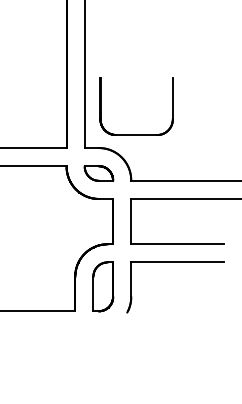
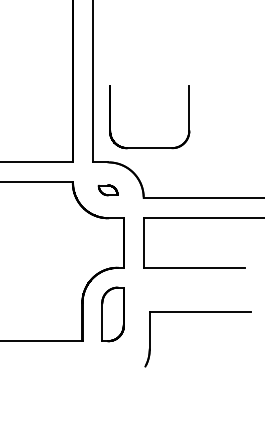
part: (98, 173) -> (107, 190), size x0.6
part: (174, 263) -> (197, 312), moved

